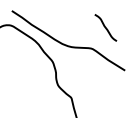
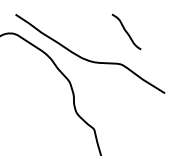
curve: (105, 27) -> (126, 31), moved

